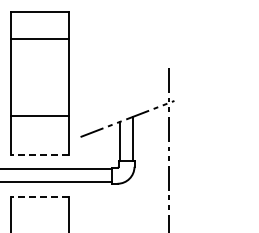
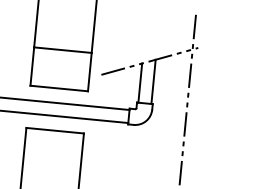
line: (39, 154) -> (58, 88), dashed -> solid
line: (39, 197) -> (54, 131), dashed -> solid

